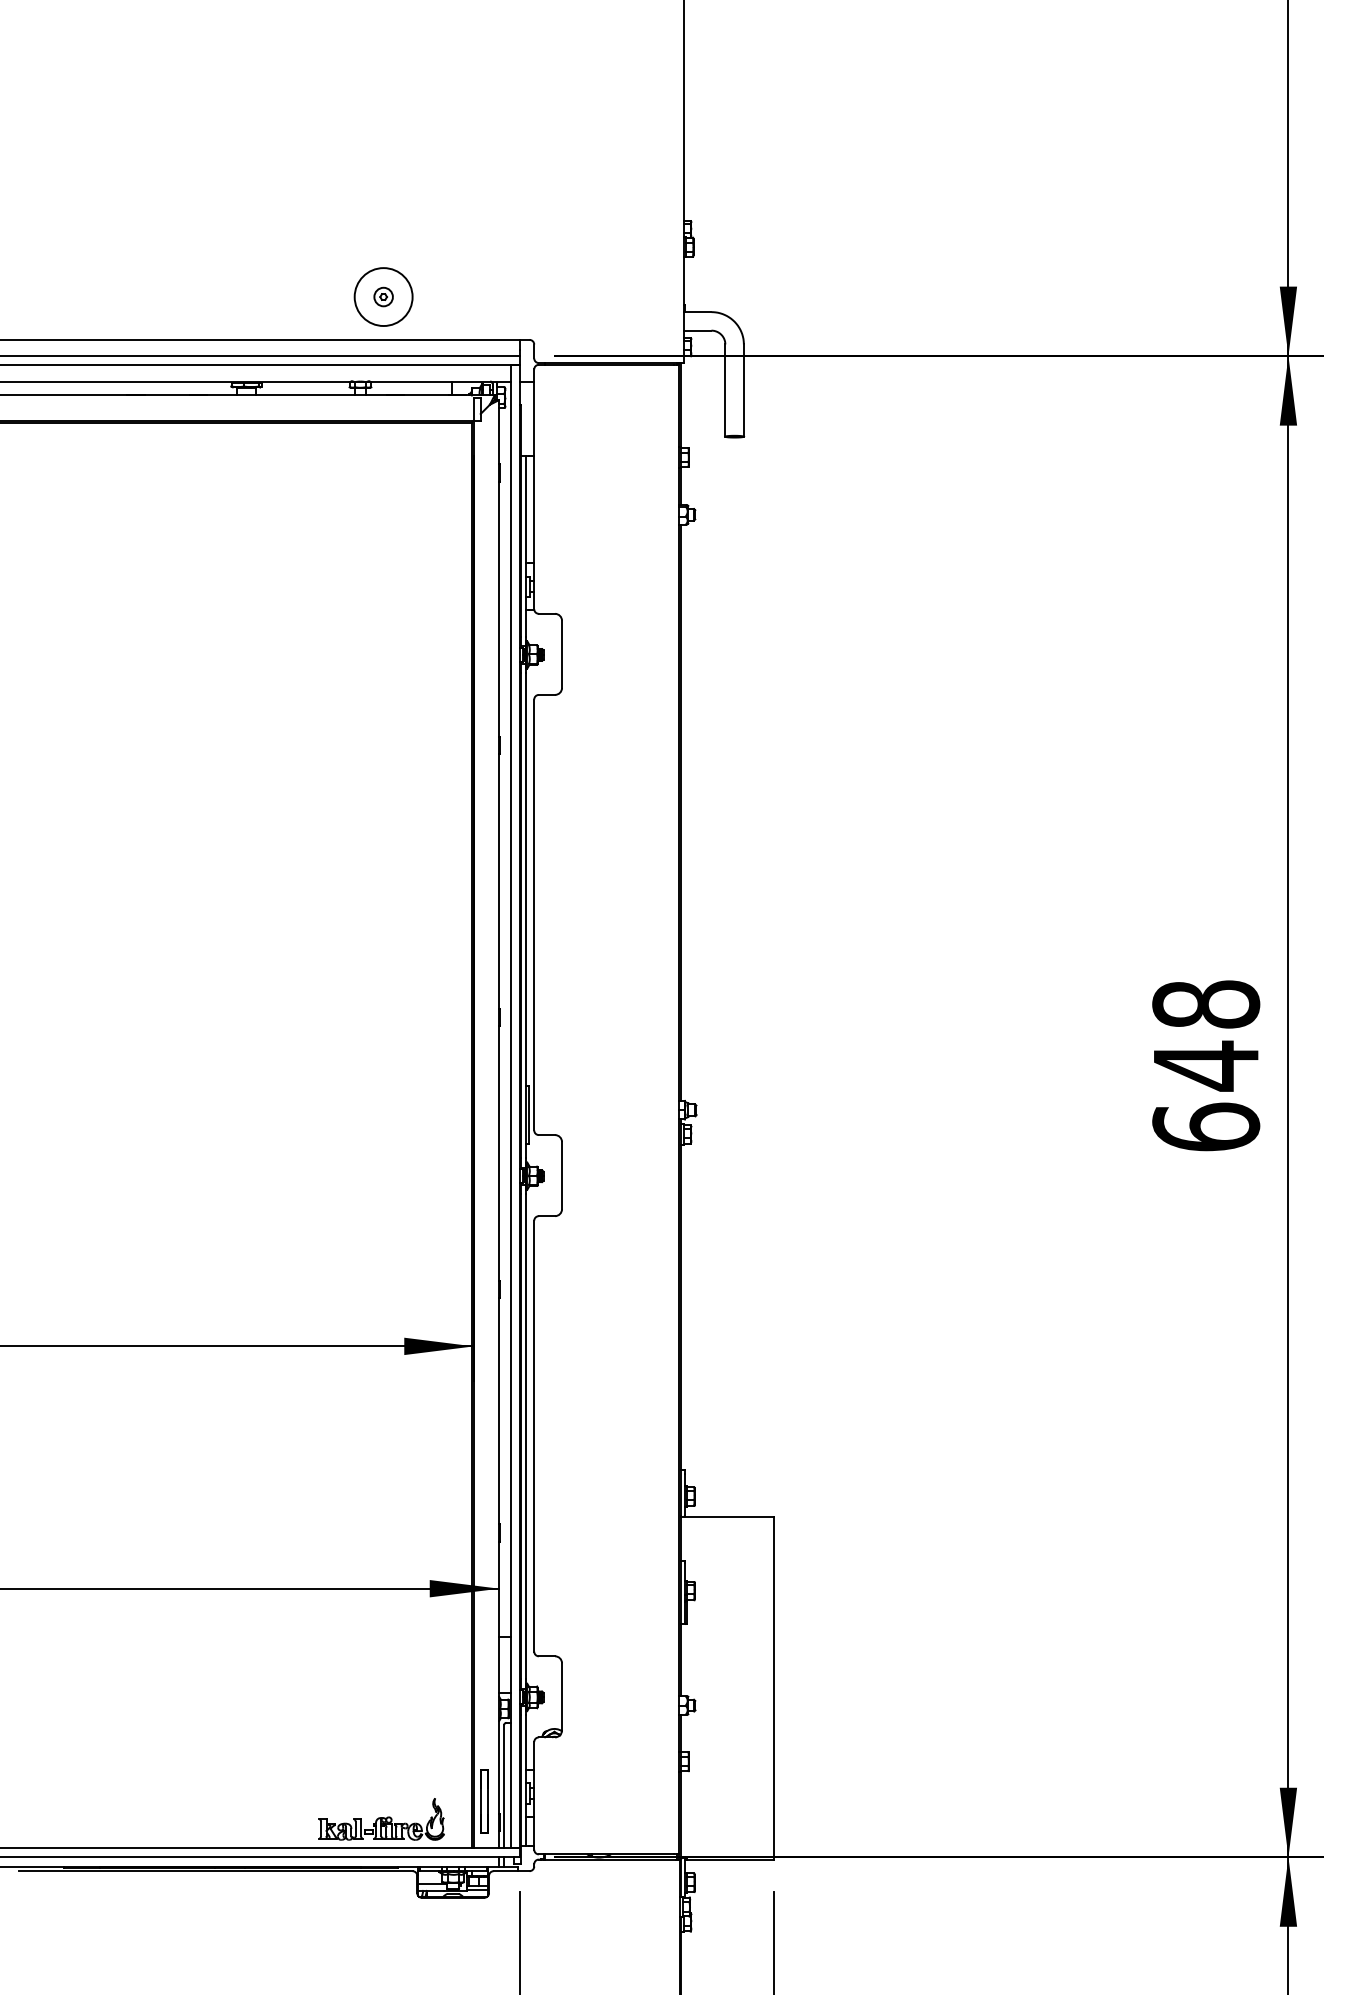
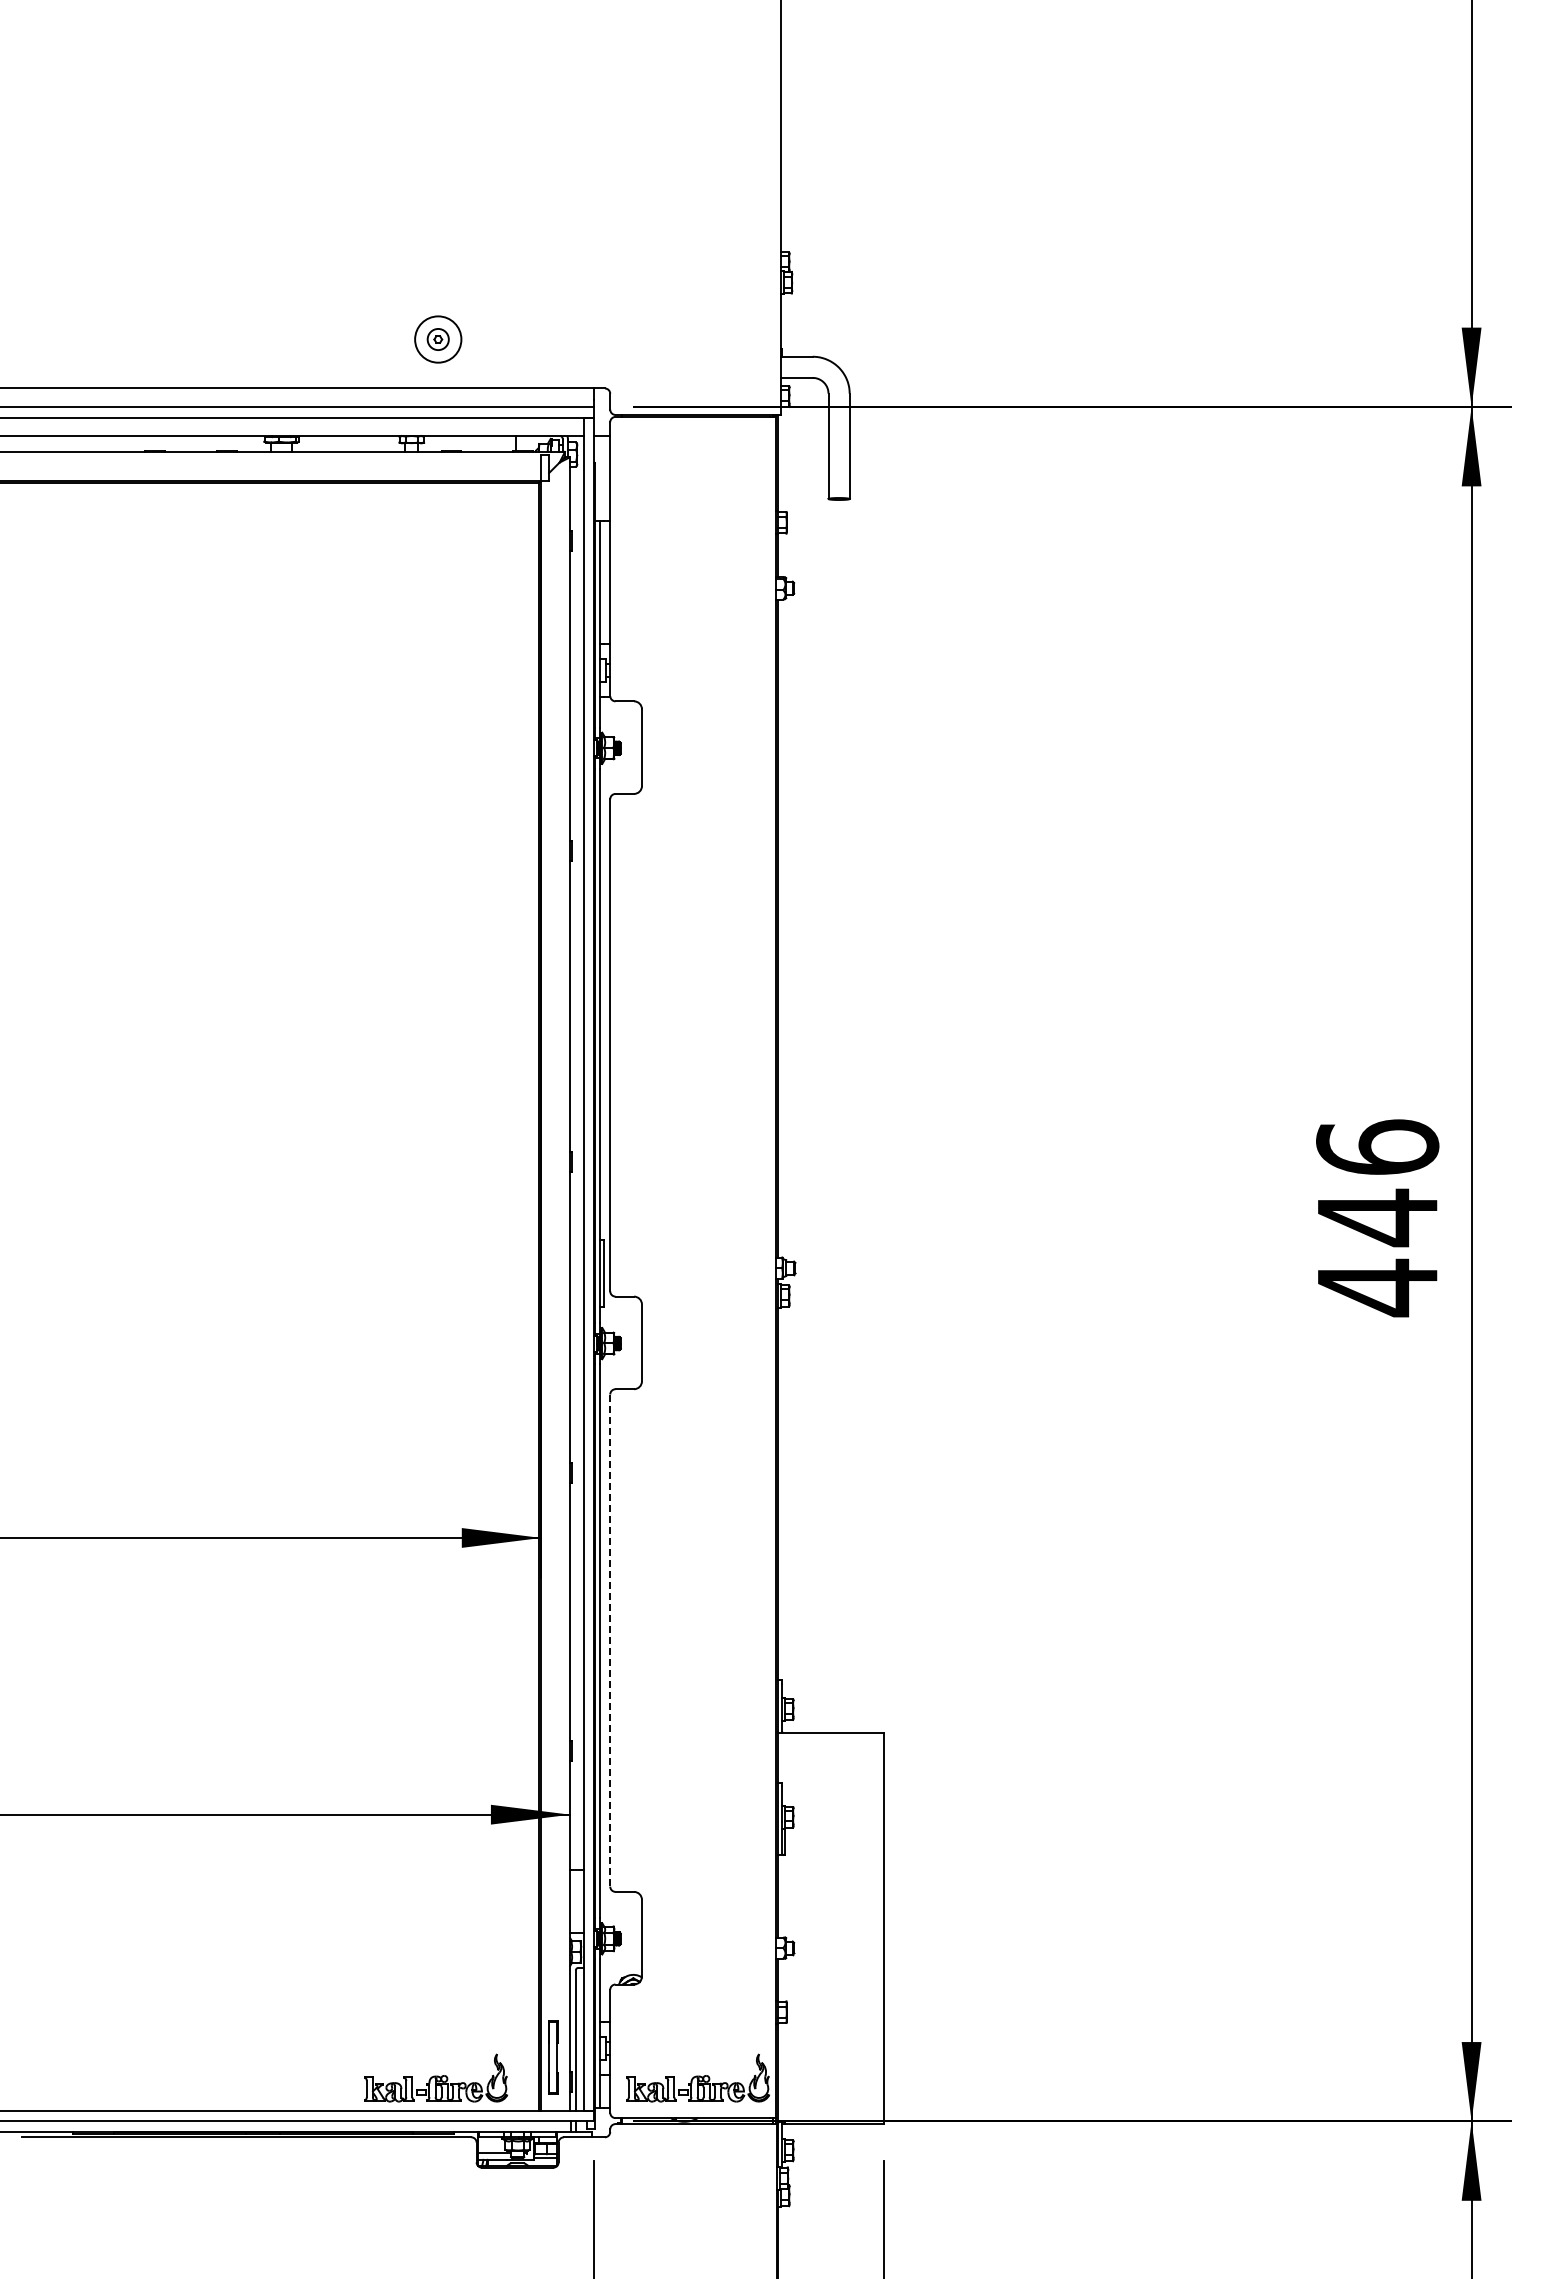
circle: (383, 297) -> (438, 339), size x0.7
text: (1206, 1066) -> (1377, 1218), 648 -> 446
line: (534, 1437) -> (610, 1641), solid -> dashed
part: (610, 1818) -> (697, 2077), added

